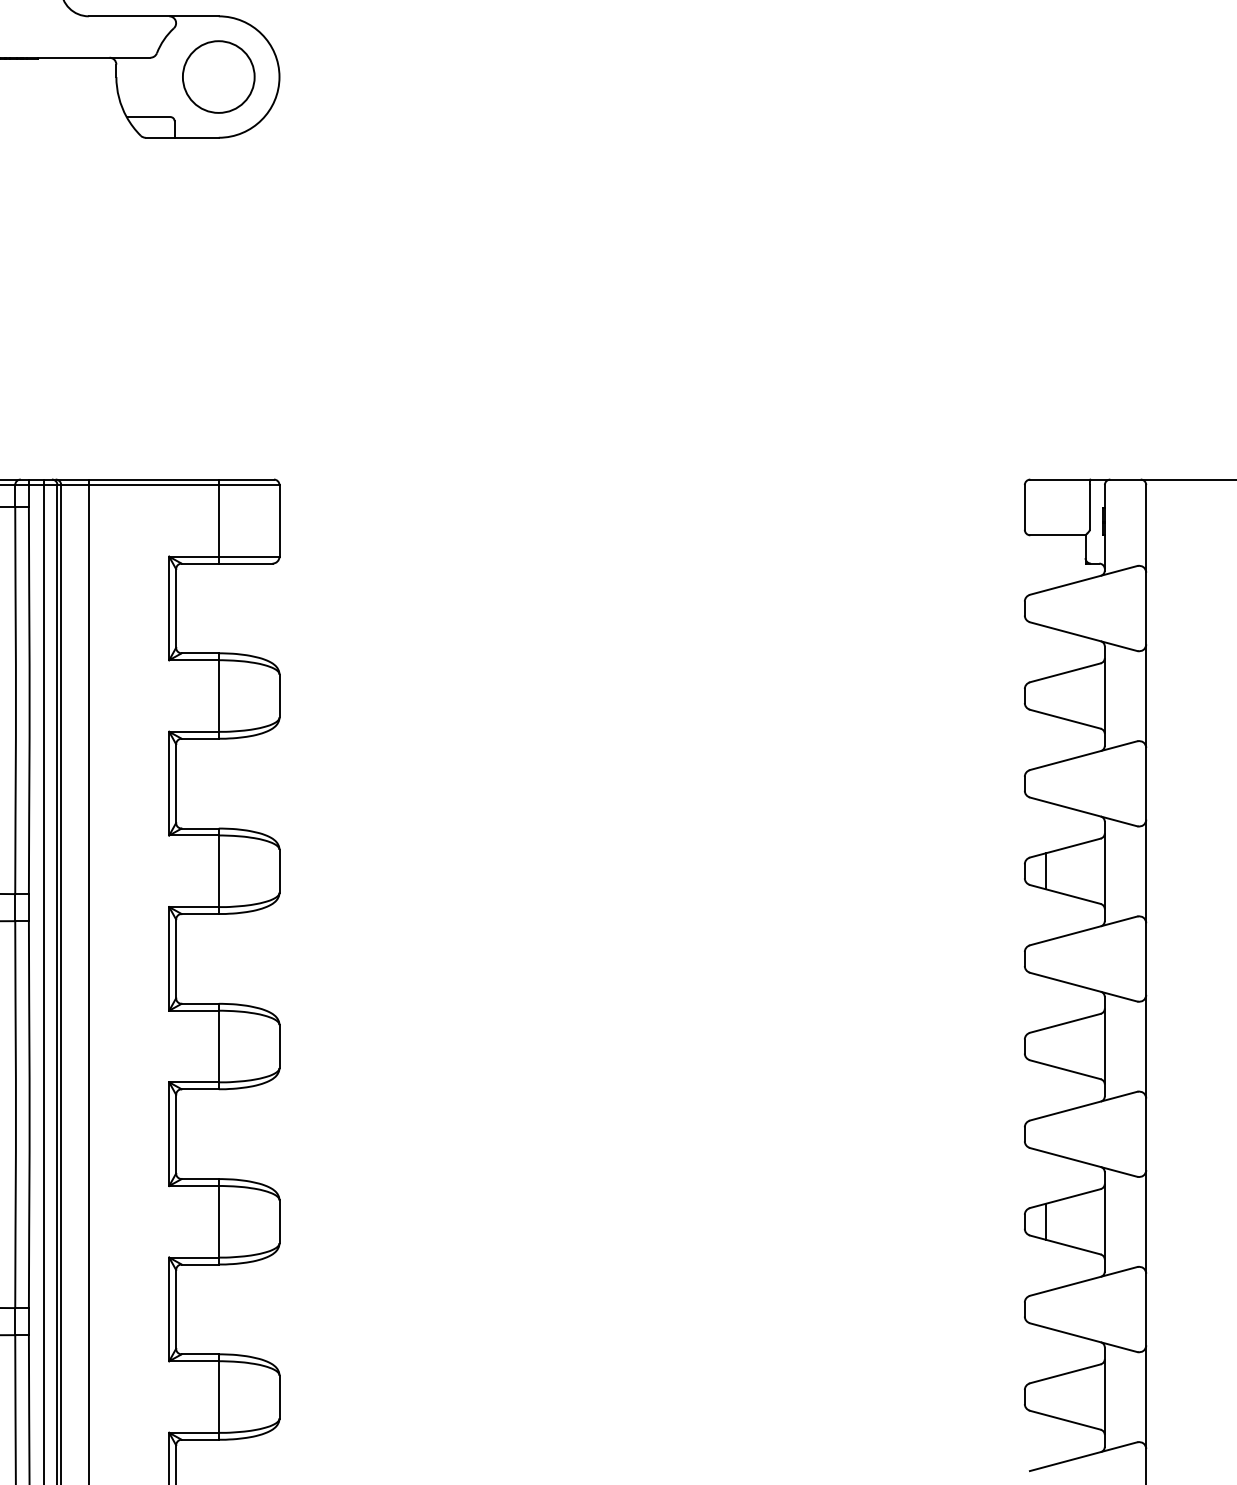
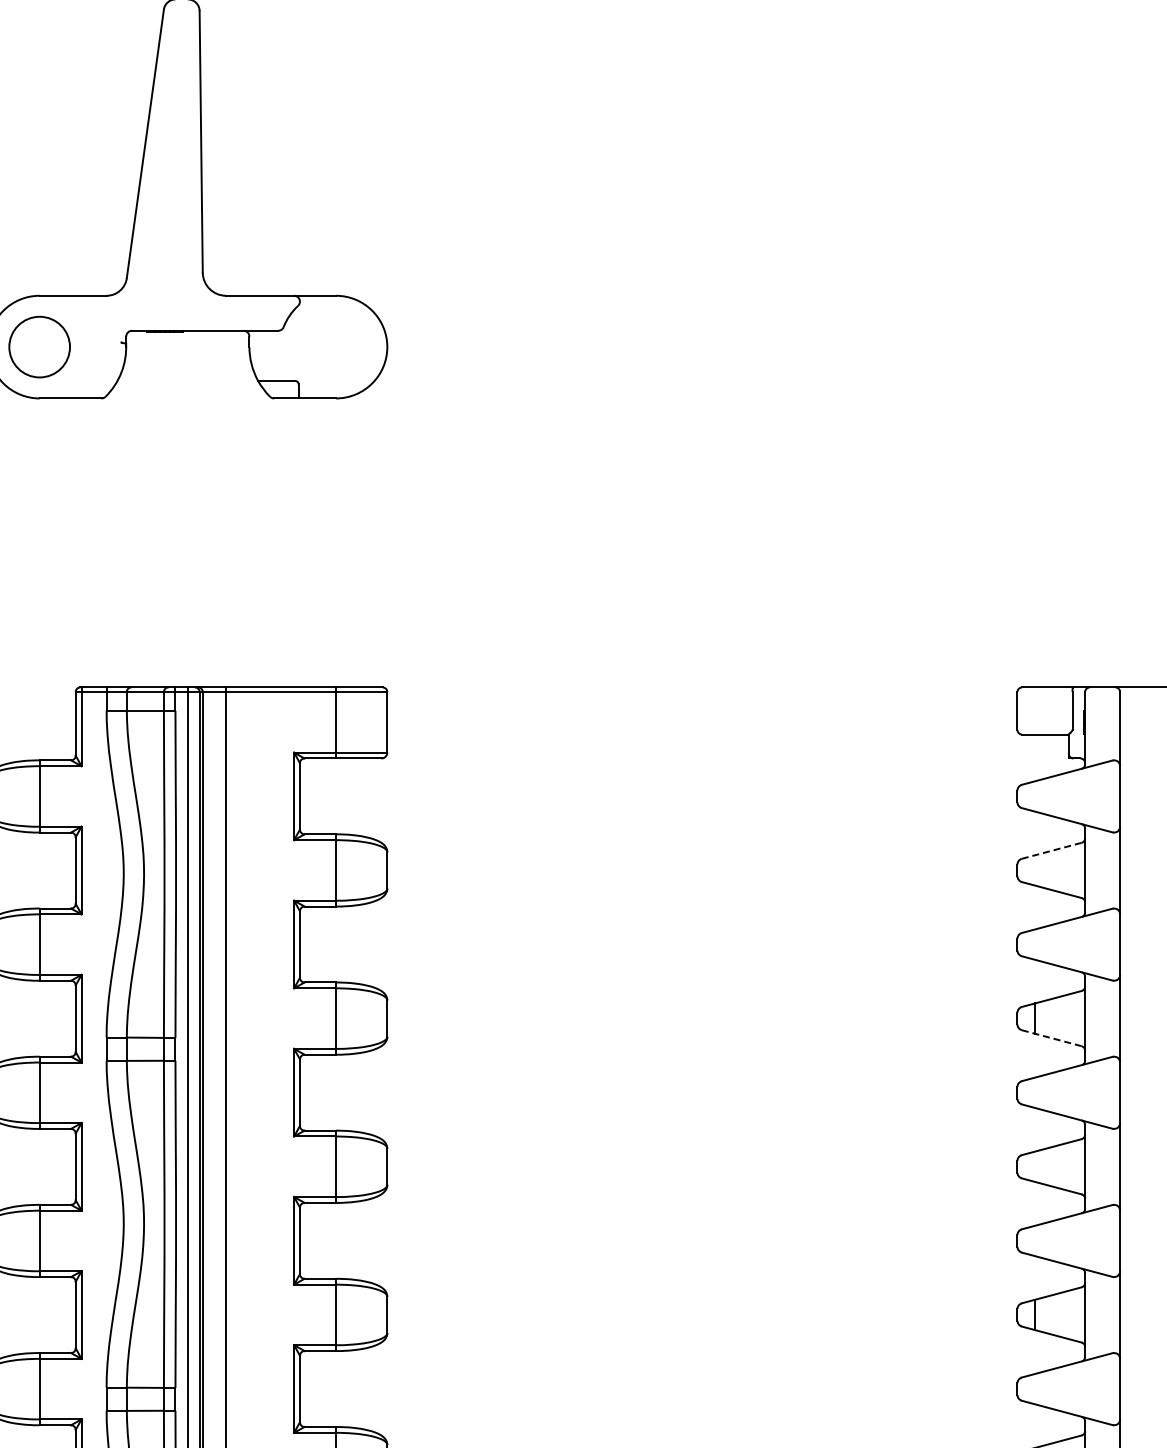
circle: (218, 76) -> (335, 346), removed
line: (1065, 672) -> (1051, 850), solid -> dashed
line: (1065, 894) -> (1051, 1038), solid -> dashed

